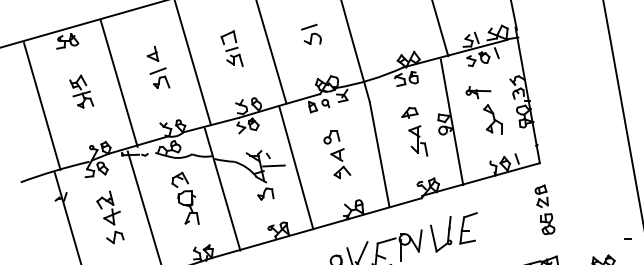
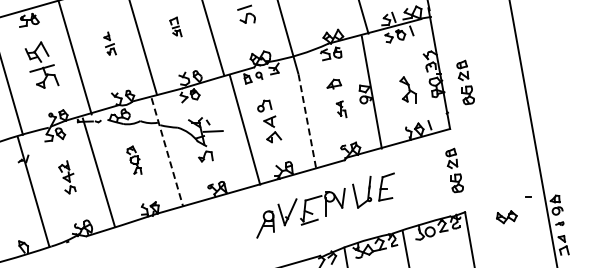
part: (231, 48) -> (175, 26), size x0.6
part: (157, 67) -> (109, 43), size x0.6
part: (81, 91) -> (41, 65), size x1.6
part: (477, 91) -> (394, 65), removed
part: (557, 111) -> (465, 82), added
part: (417, 141) -> (341, 109), size x0.6
line: (379, 154) -> (307, 121), solid -> dashed
line: (295, 167) -> (244, 129), moved
line: (222, 189) -> (167, 152), solid -> dashed
part: (185, 197) -> (134, 159), size x0.6
part: (110, 217) -> (67, 177), size x0.7

